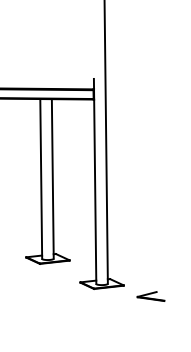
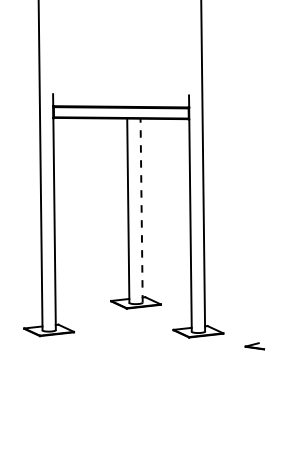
line: (52, 178) -> (141, 210), solid -> dashed
part: (150, 296) -> (254, 346), size x0.6

